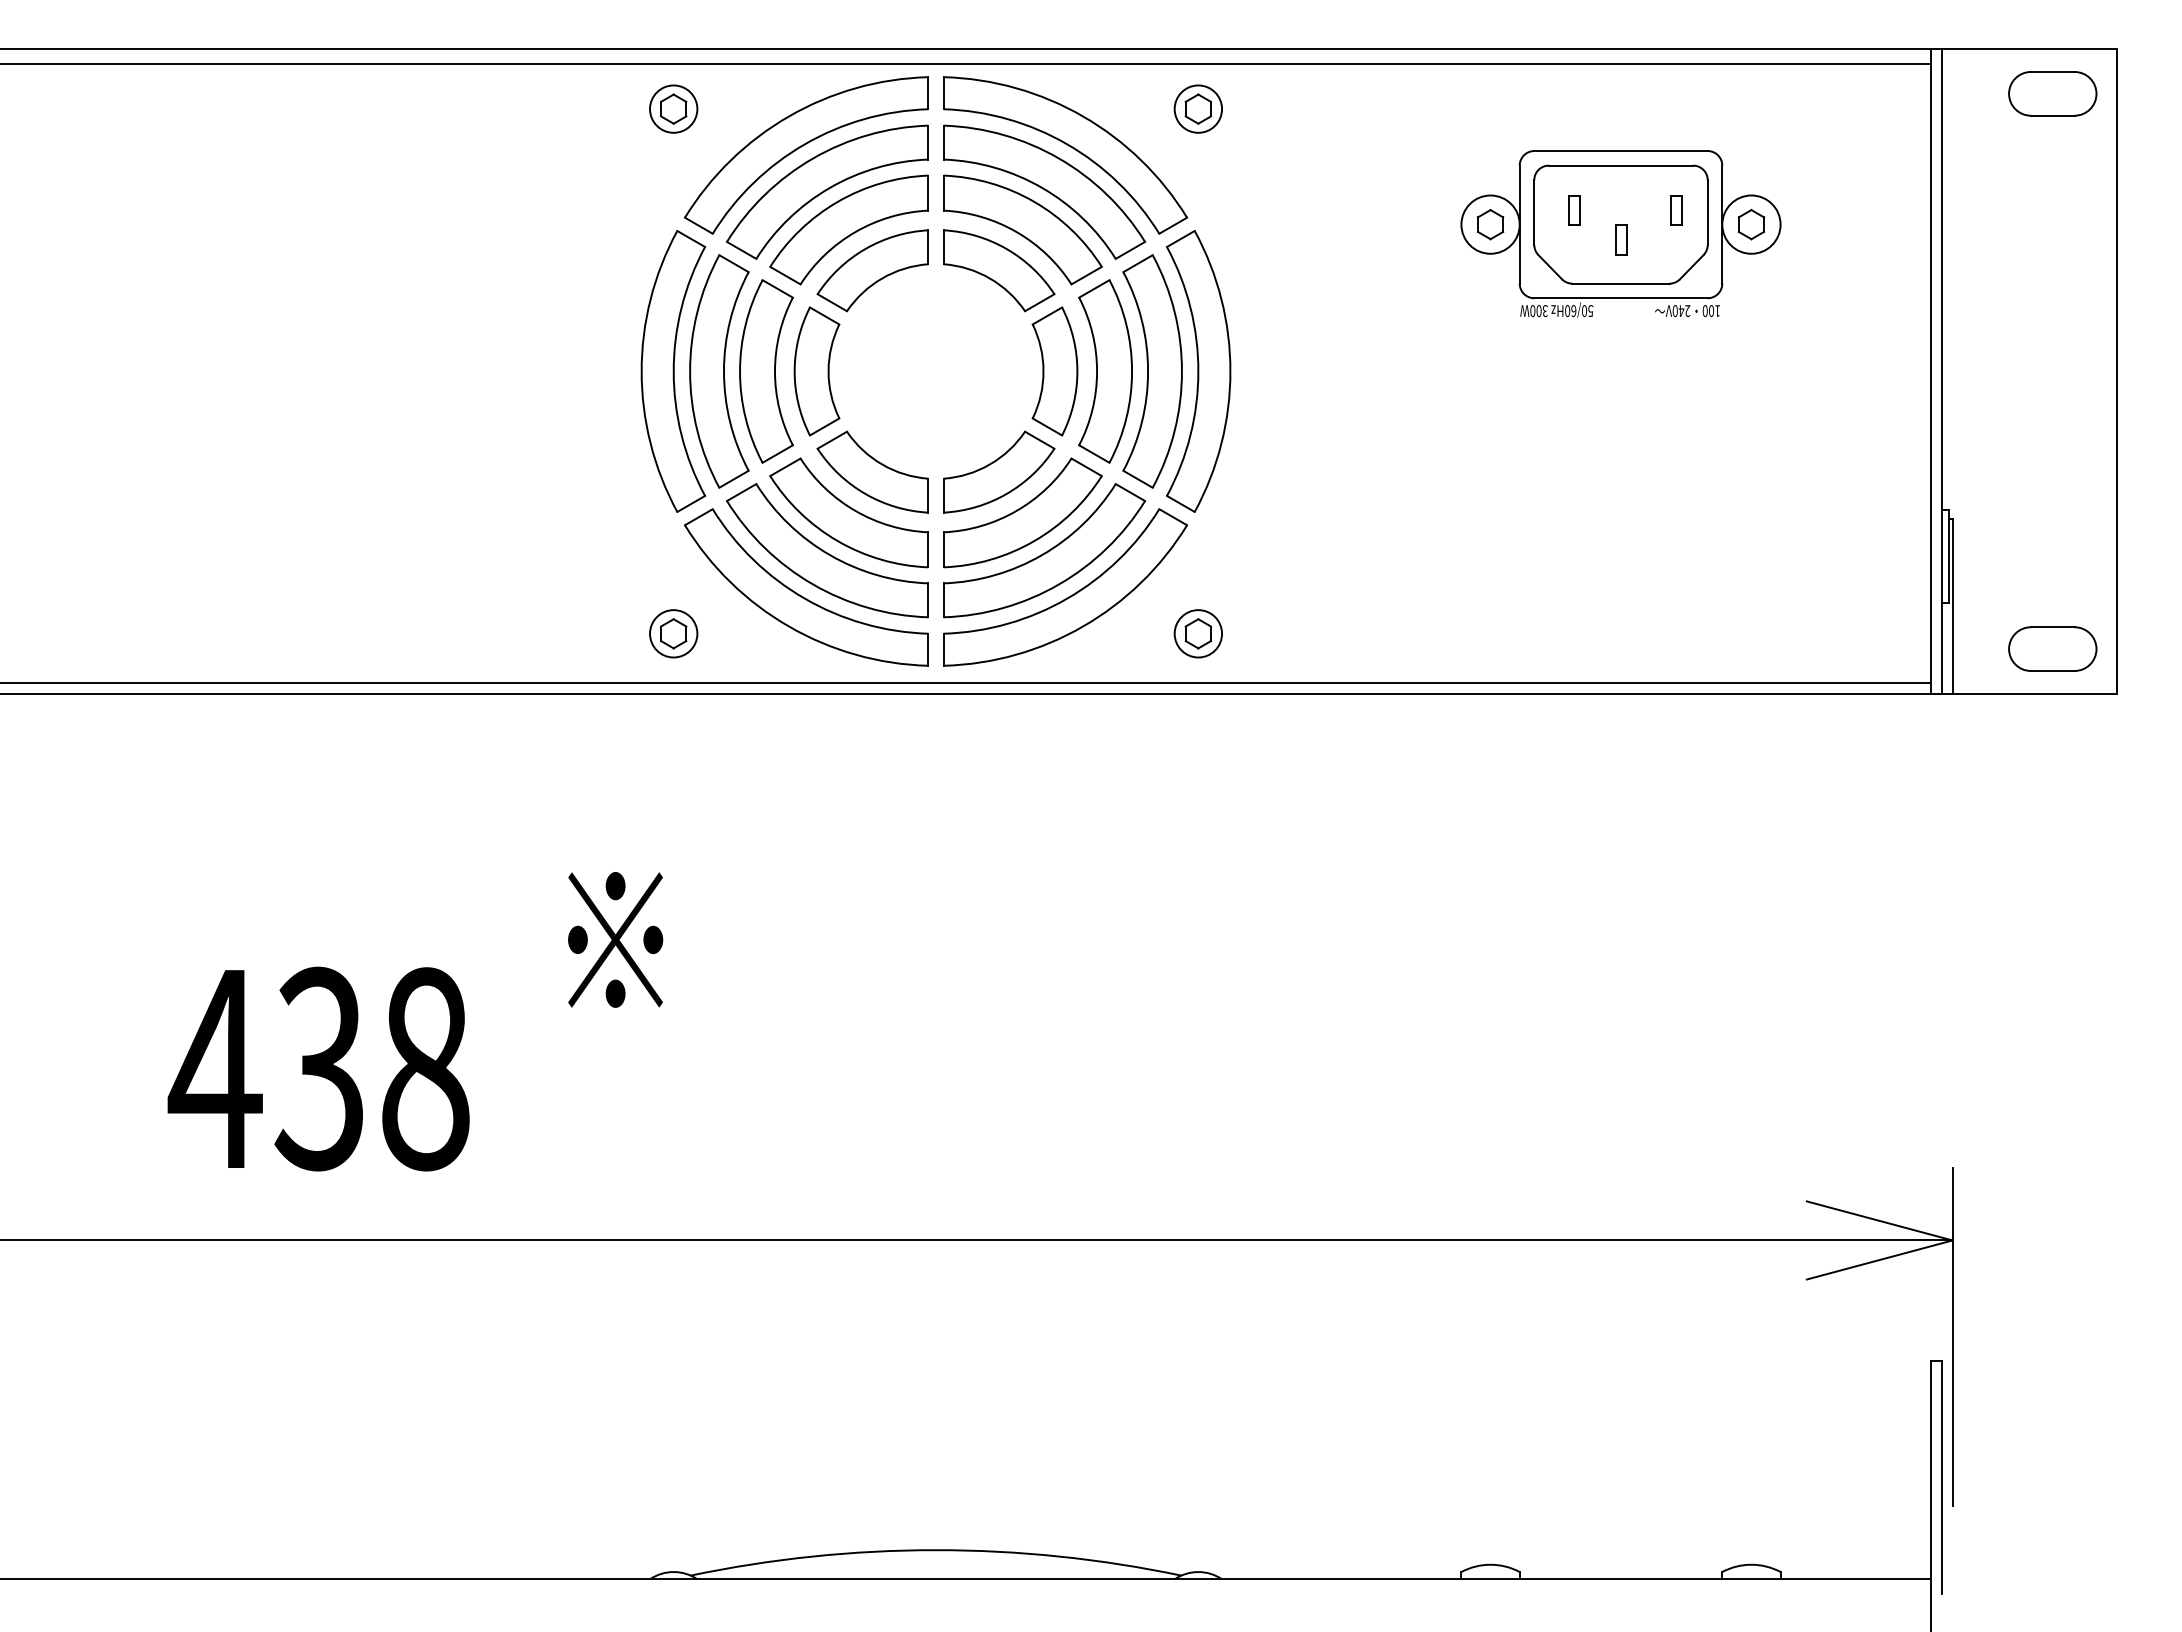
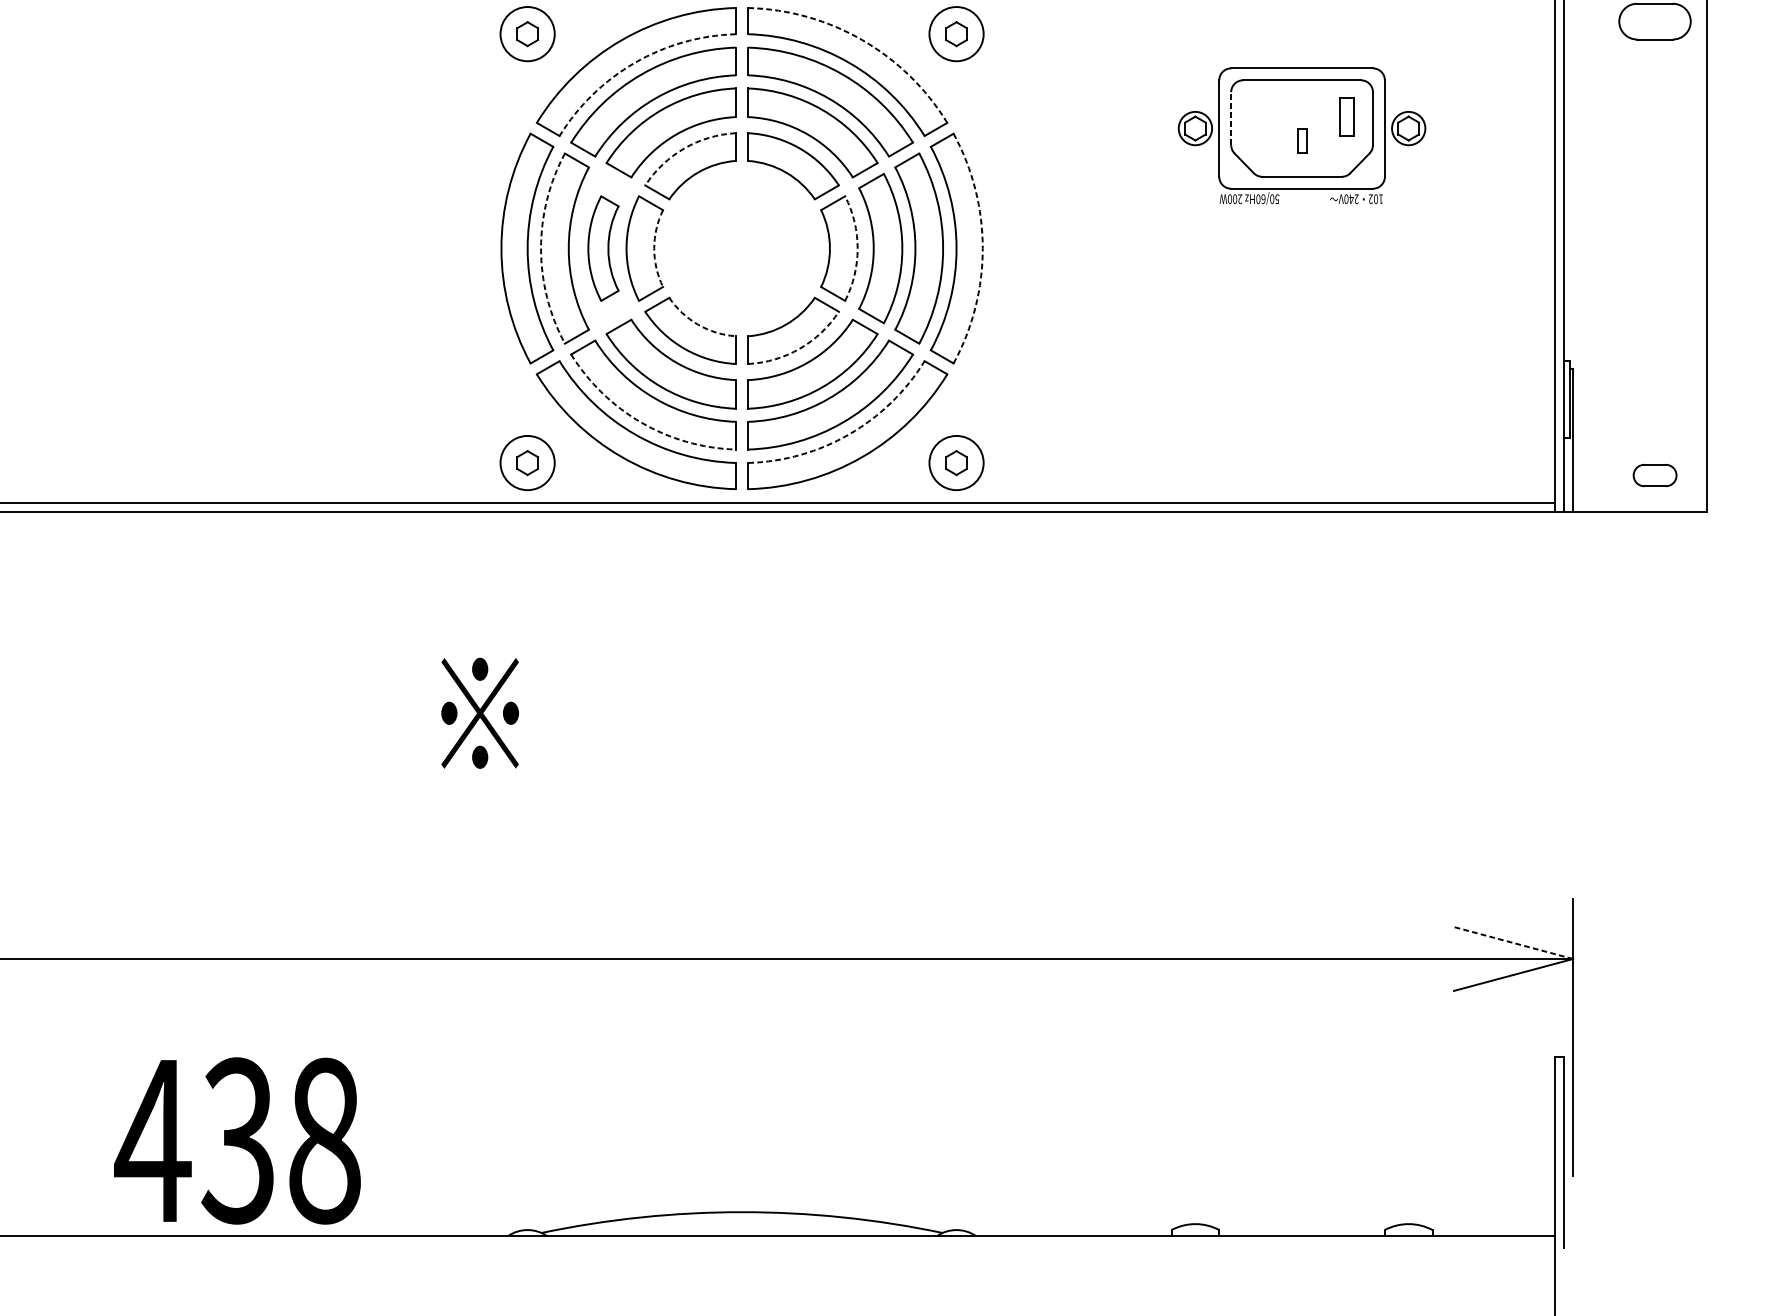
circle: (673, 108) -> (527, 33), size x1.4
circle: (1198, 108) -> (956, 33), size x1.4
arc: (1083, 116) -> (862, 40), solid -> dashed
arc: (804, 144) -> (634, 63), solid -> dashed
part: (1574, 210) -> (1264, 117), removed
part: (1676, 210) -> (1347, 117), size x1.6
line: (1534, 212) -> (1231, 118), solid -> dashed
circle: (1490, 224) -> (1195, 128), size x0.7
circle: (1751, 224) -> (1408, 128), size x0.7
arc: (865, 249) -> (684, 148), solid -> dashed
text: (1544, 310) -> (1239, 198), 300W -> 200W
text: (1704, 310) -> (1370, 198), 100 -> 102
arc: (690, 371) -> (541, 248), solid -> dashed
part: (766, 371) -> (603, 248), size x0.7
arc: (828, 371) -> (654, 248), solid -> dashed
arc: (1077, 371) -> (857, 248), solid -> dashed
arc: (1230, 371) -> (982, 248), solid -> dashed
arc: (882, 464) -> (698, 324), solid -> dashed
arc: (1006, 493) -> (799, 348), solid -> dashed
arc: (813, 584) -> (641, 422), solid -> dashed
arc: (1067, 598) -> (849, 434), solid -> dashed
circle: (673, 633) -> (527, 462), size x1.4
circle: (1198, 633) -> (956, 462), size x1.4
part: (2052, 648) -> (1654, 475), size x0.6
text: (318, 1068) -> (237, 1140), moved
line: (1879, 1220) -> (1513, 942), solid -> dashed

